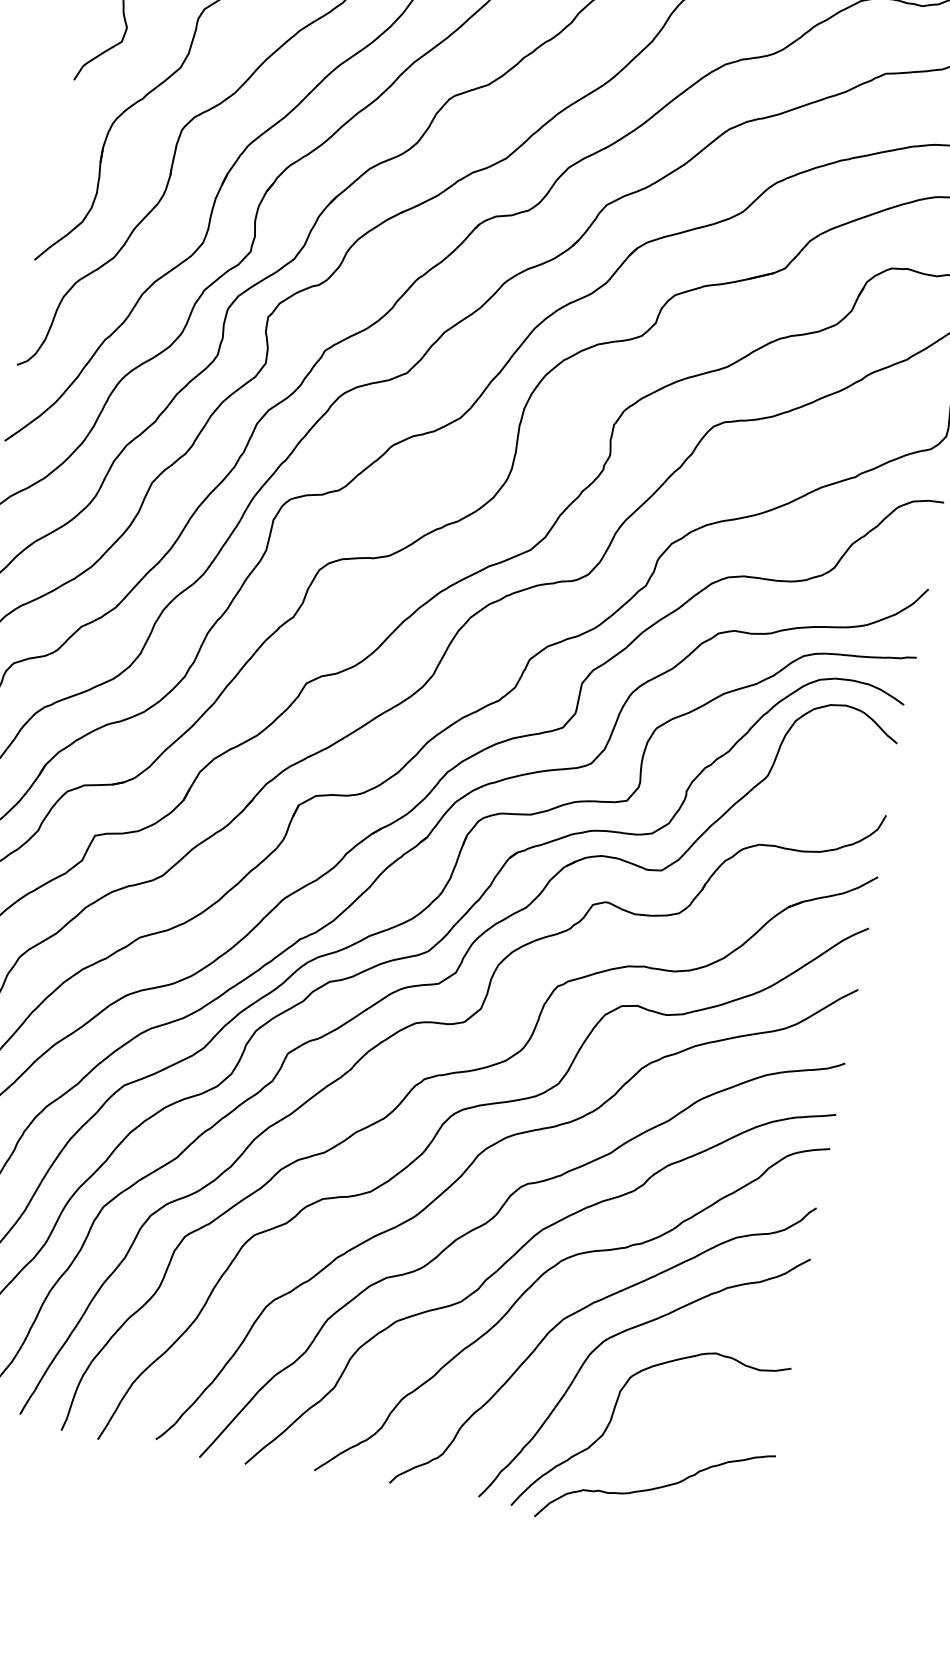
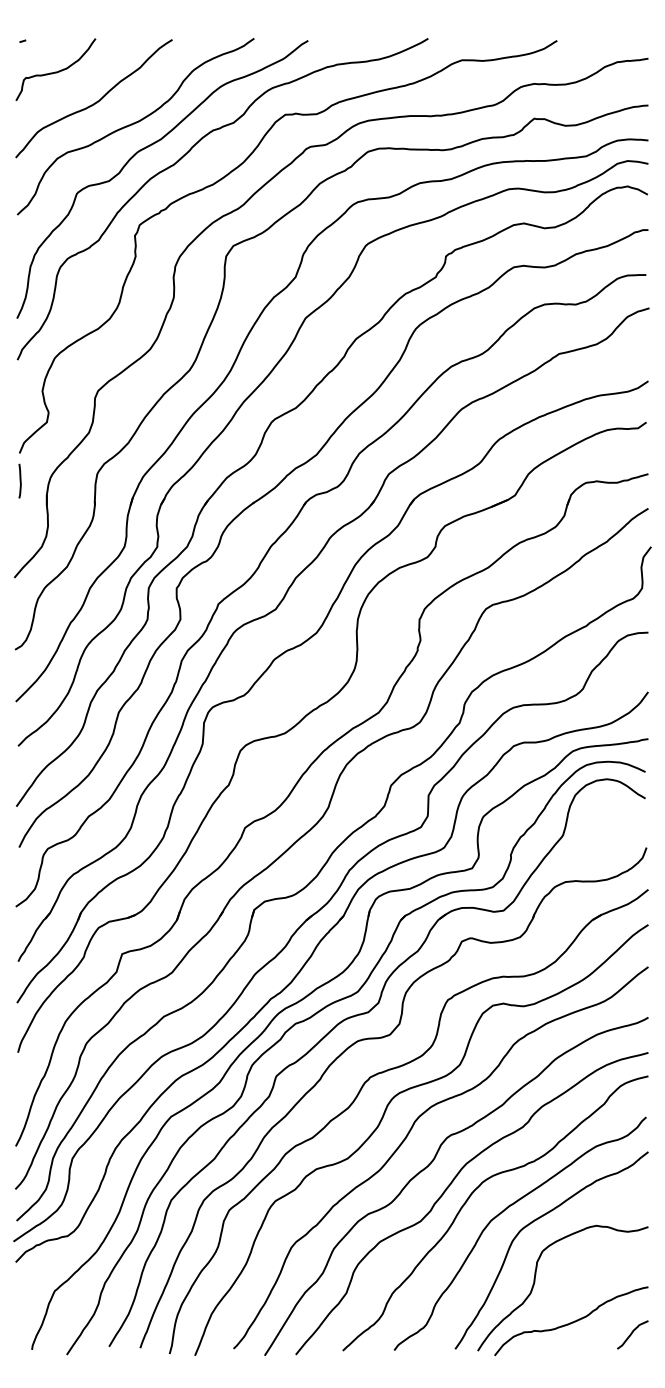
line: (66, 119) -> (19, 480), added
curve: (740, 1521) -> (632, 1334), added

